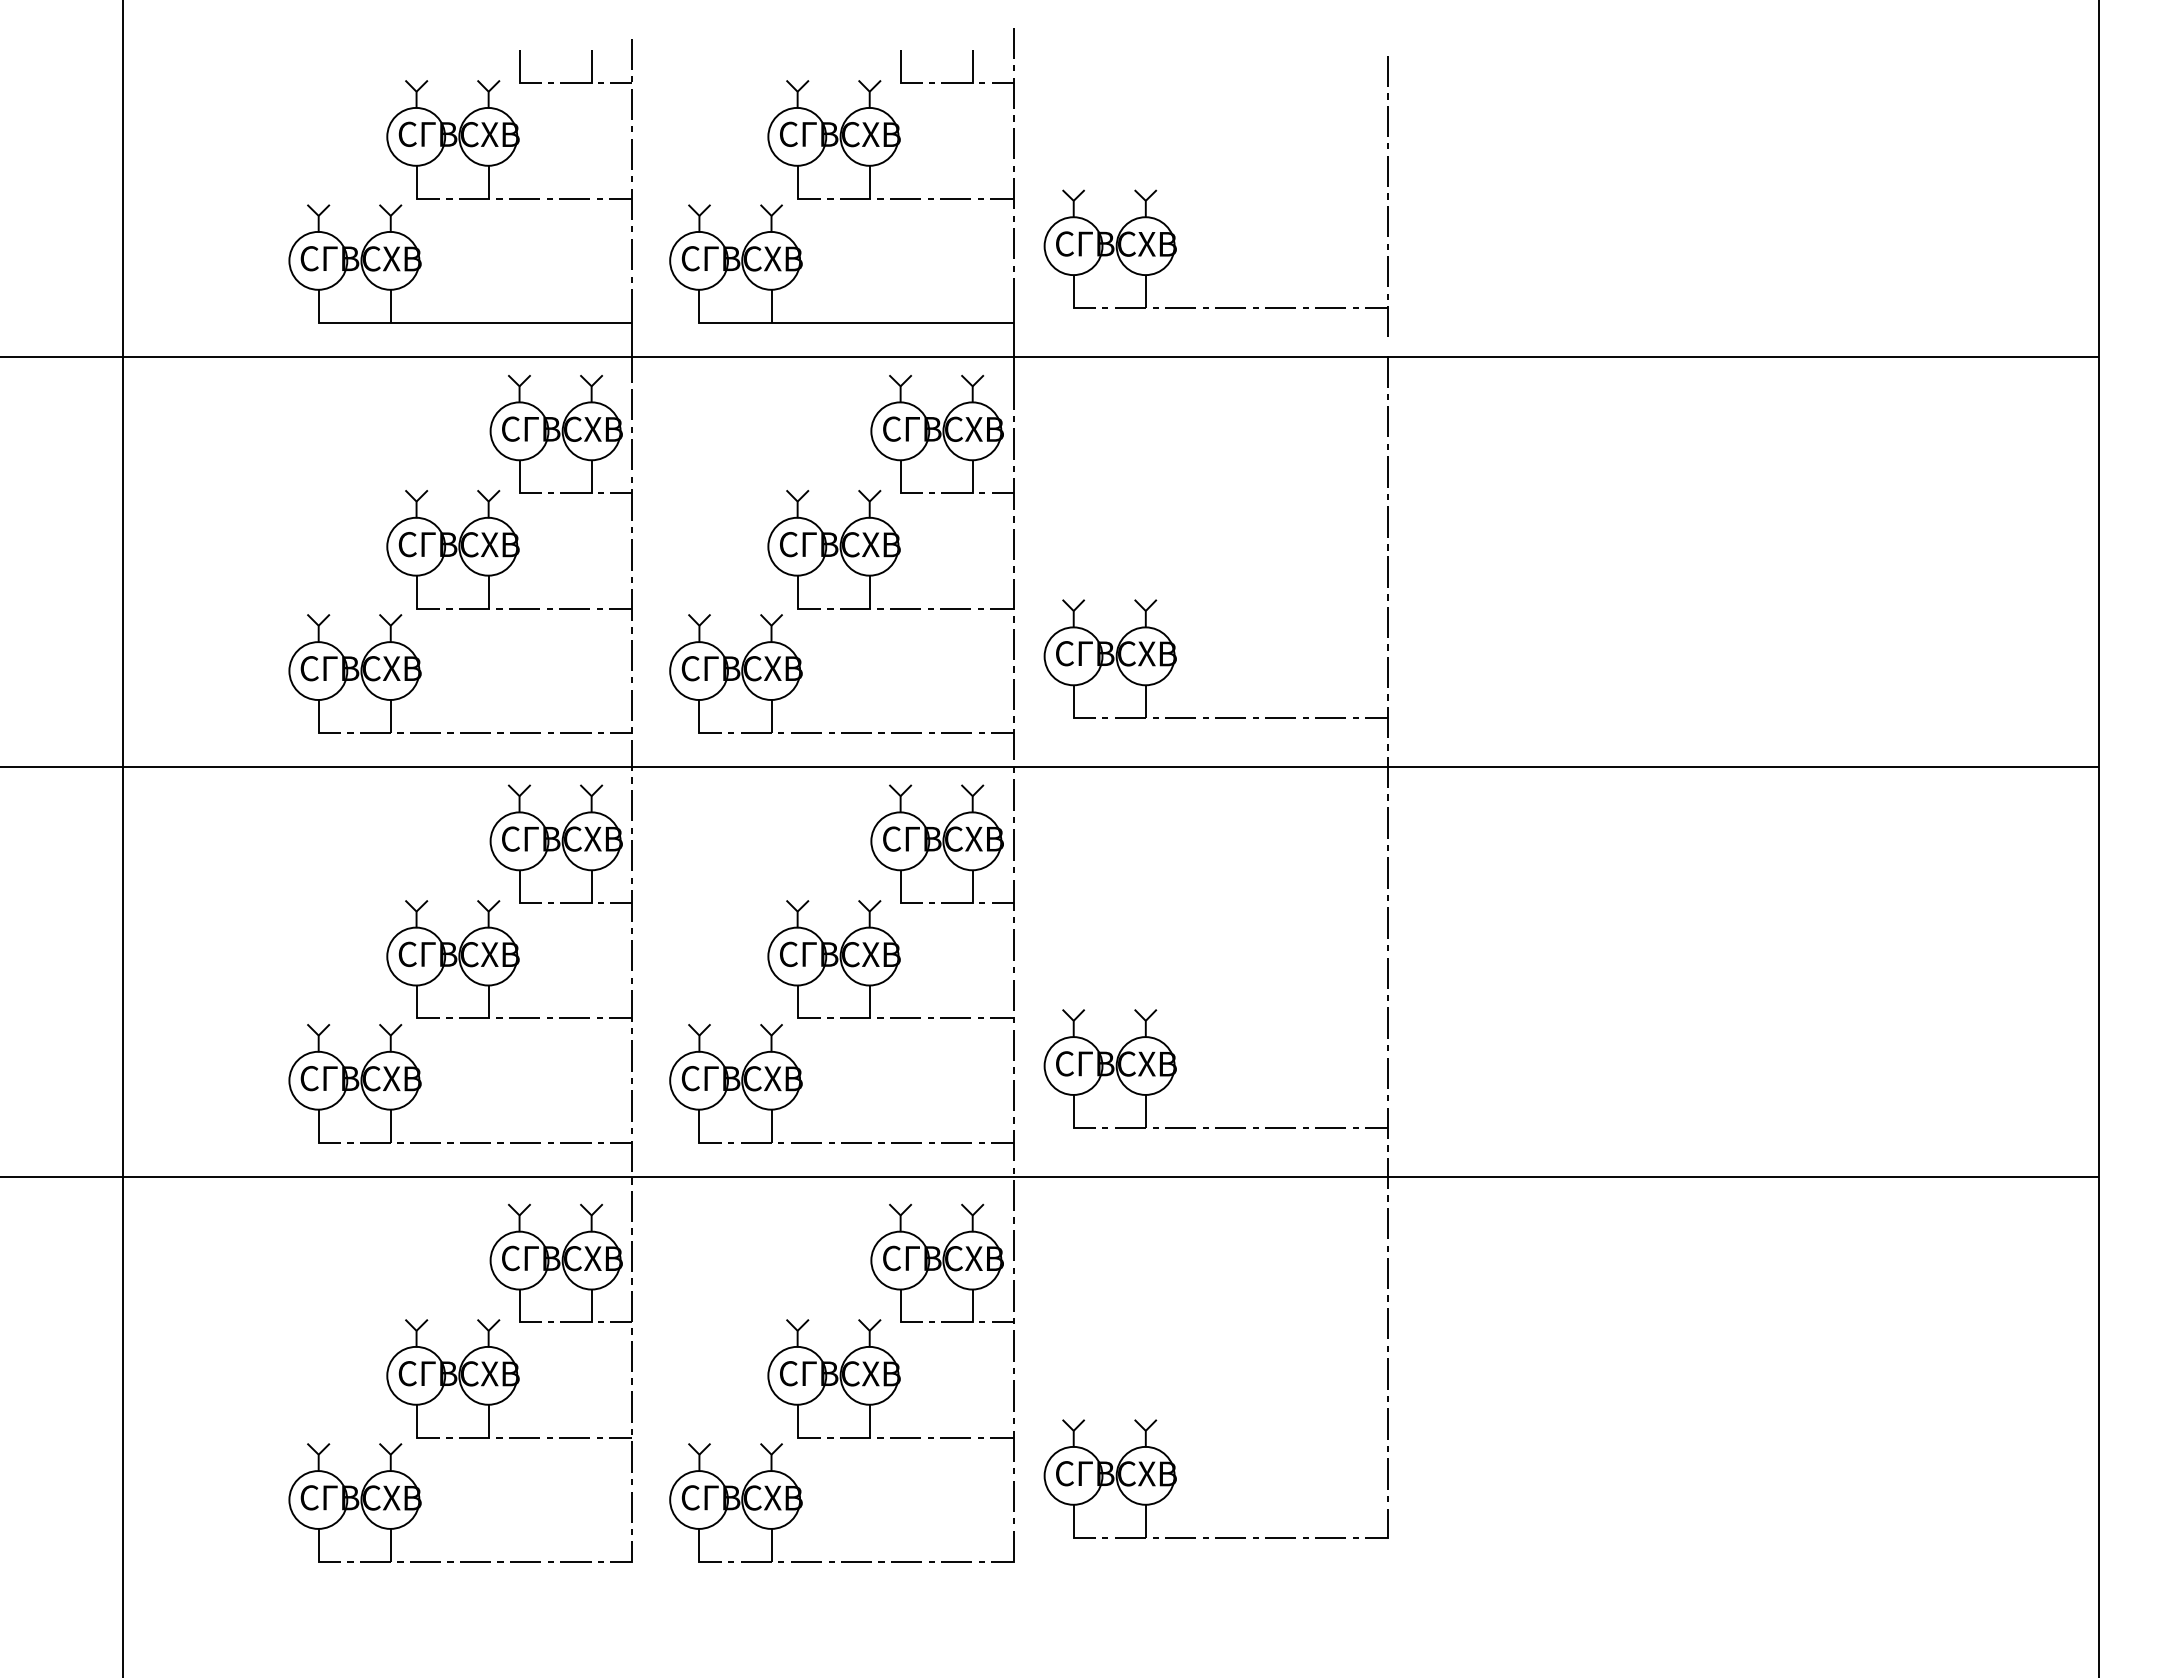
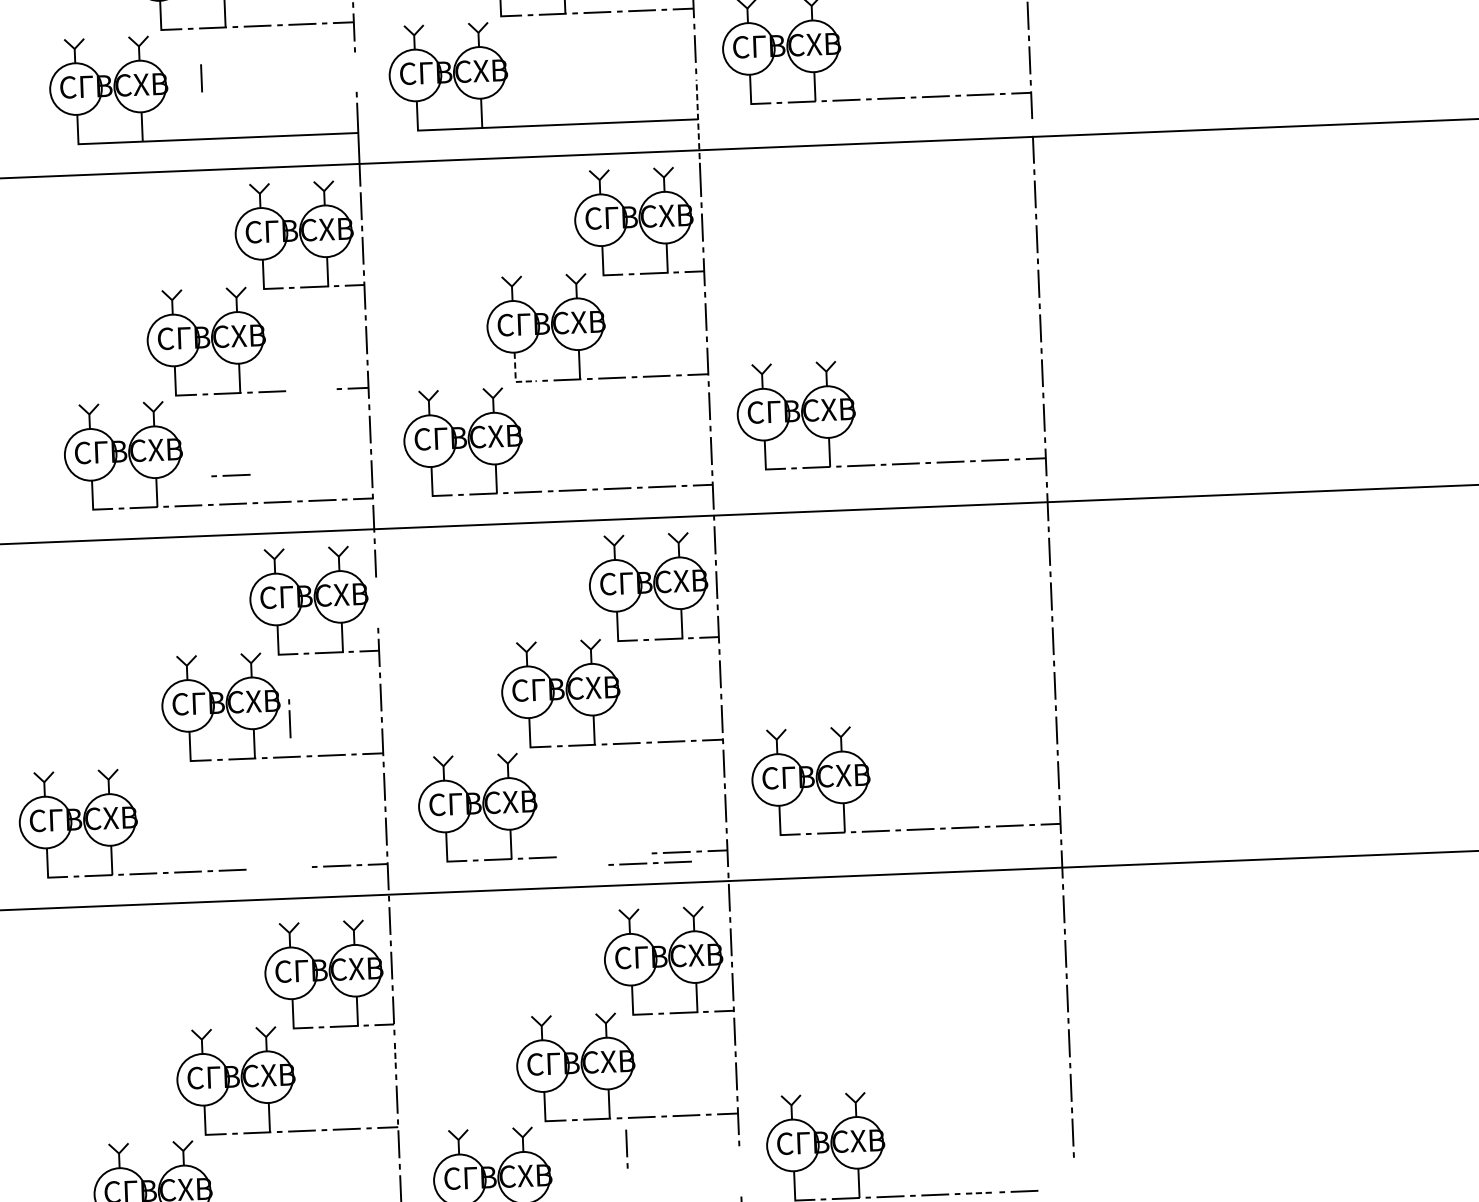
line: (631, 254) -> (200, 78), moved
line: (1013, 327) -> (698, 123), solid -> dashed
line: (797, 604) -> (515, 378), solid -> dashed
line: (568, 608) -> (230, 475), moved
line: (631, 849) -> (288, 718), moved
part: (414, 1083) -> (131, 821), moved
line: (878, 1142) -> (652, 863), moved
line: (632, 1356) -> (395, 1054), solid -> dashed
line: (1013, 1502) -> (626, 1149), moved
line: (1280, 1537) -> (979, 1192), solid -> dashed
part: (1370, 1537) -> (1059, 1189), removed

